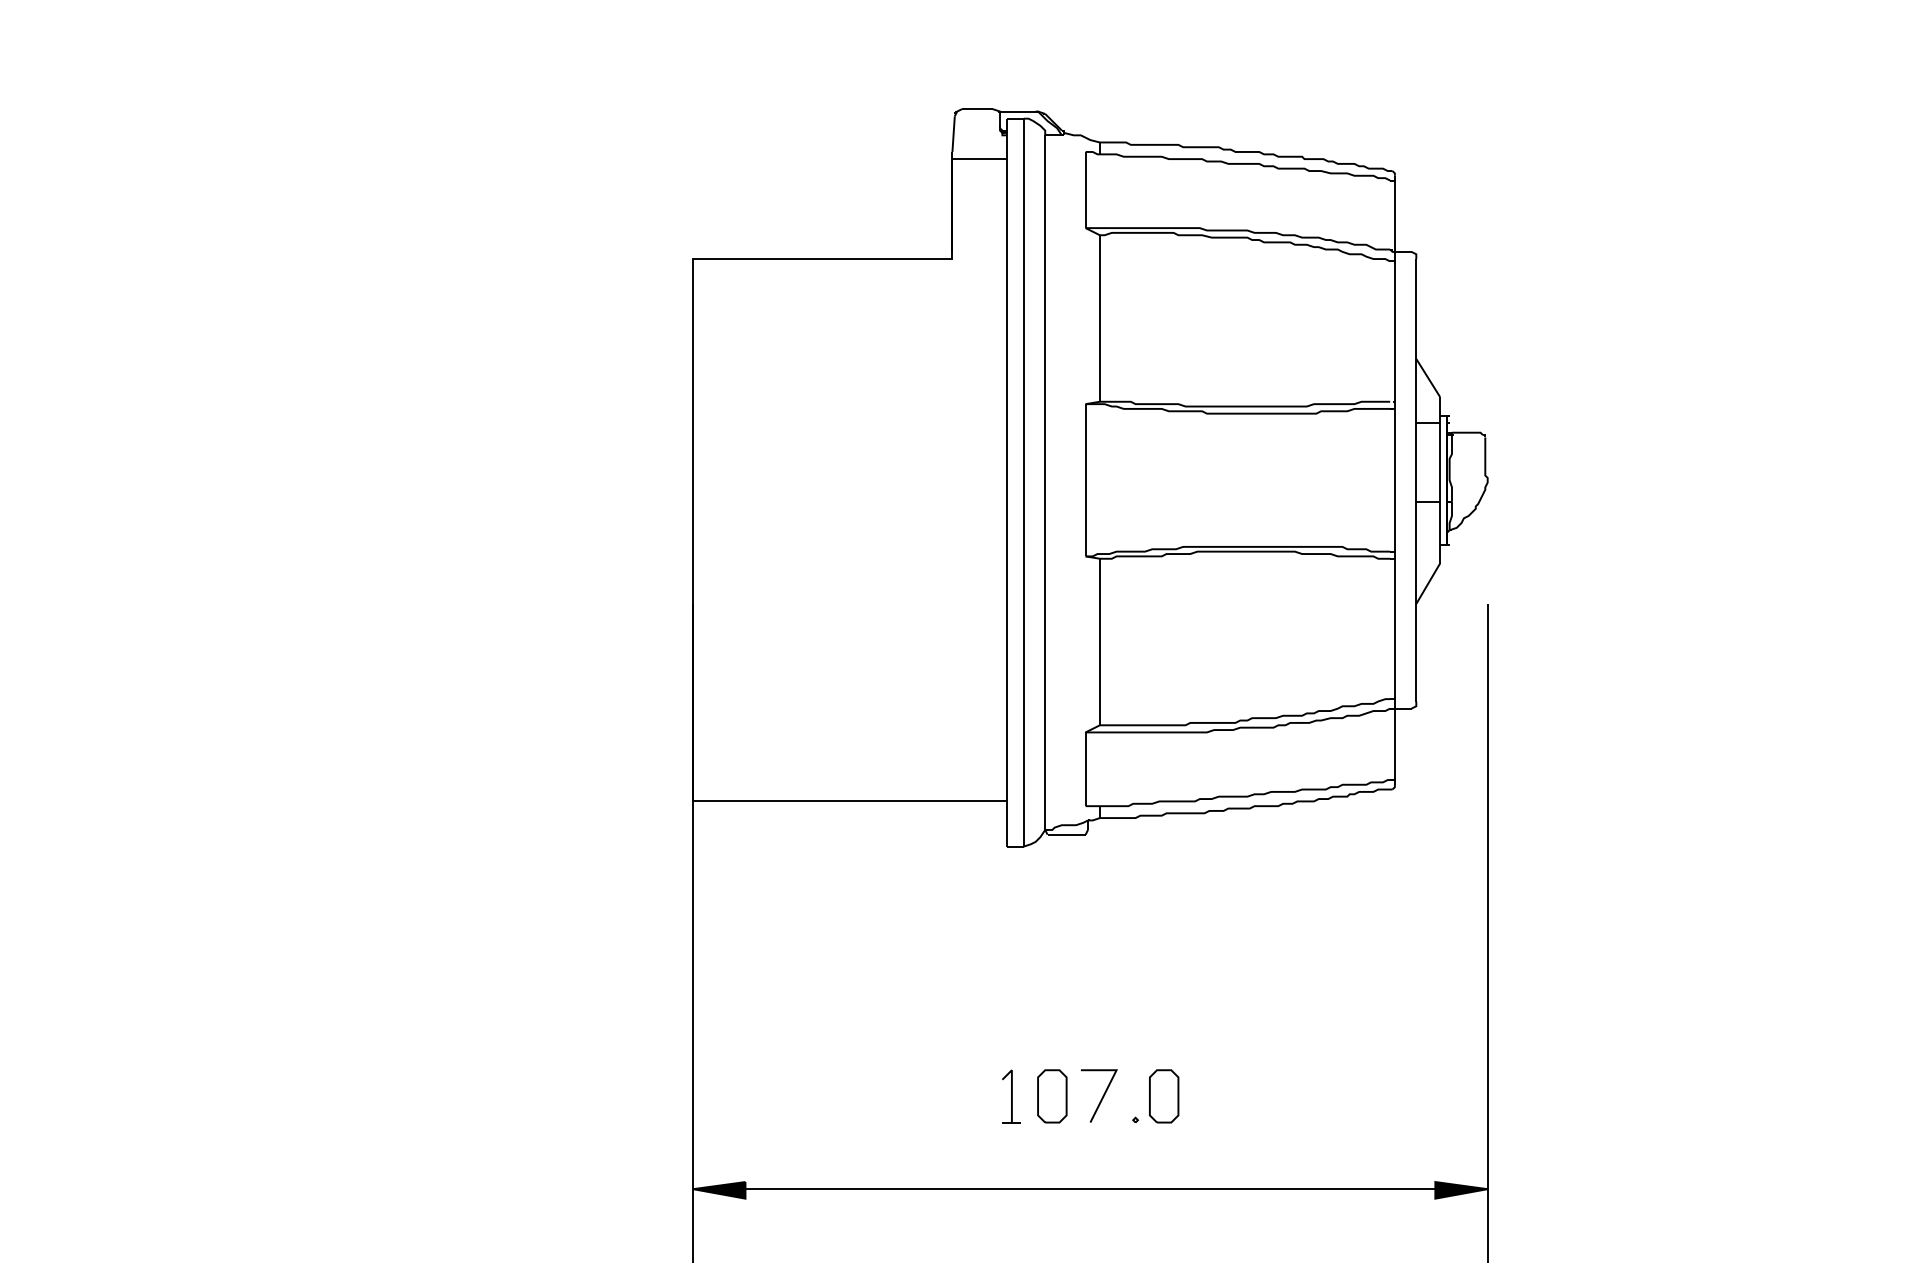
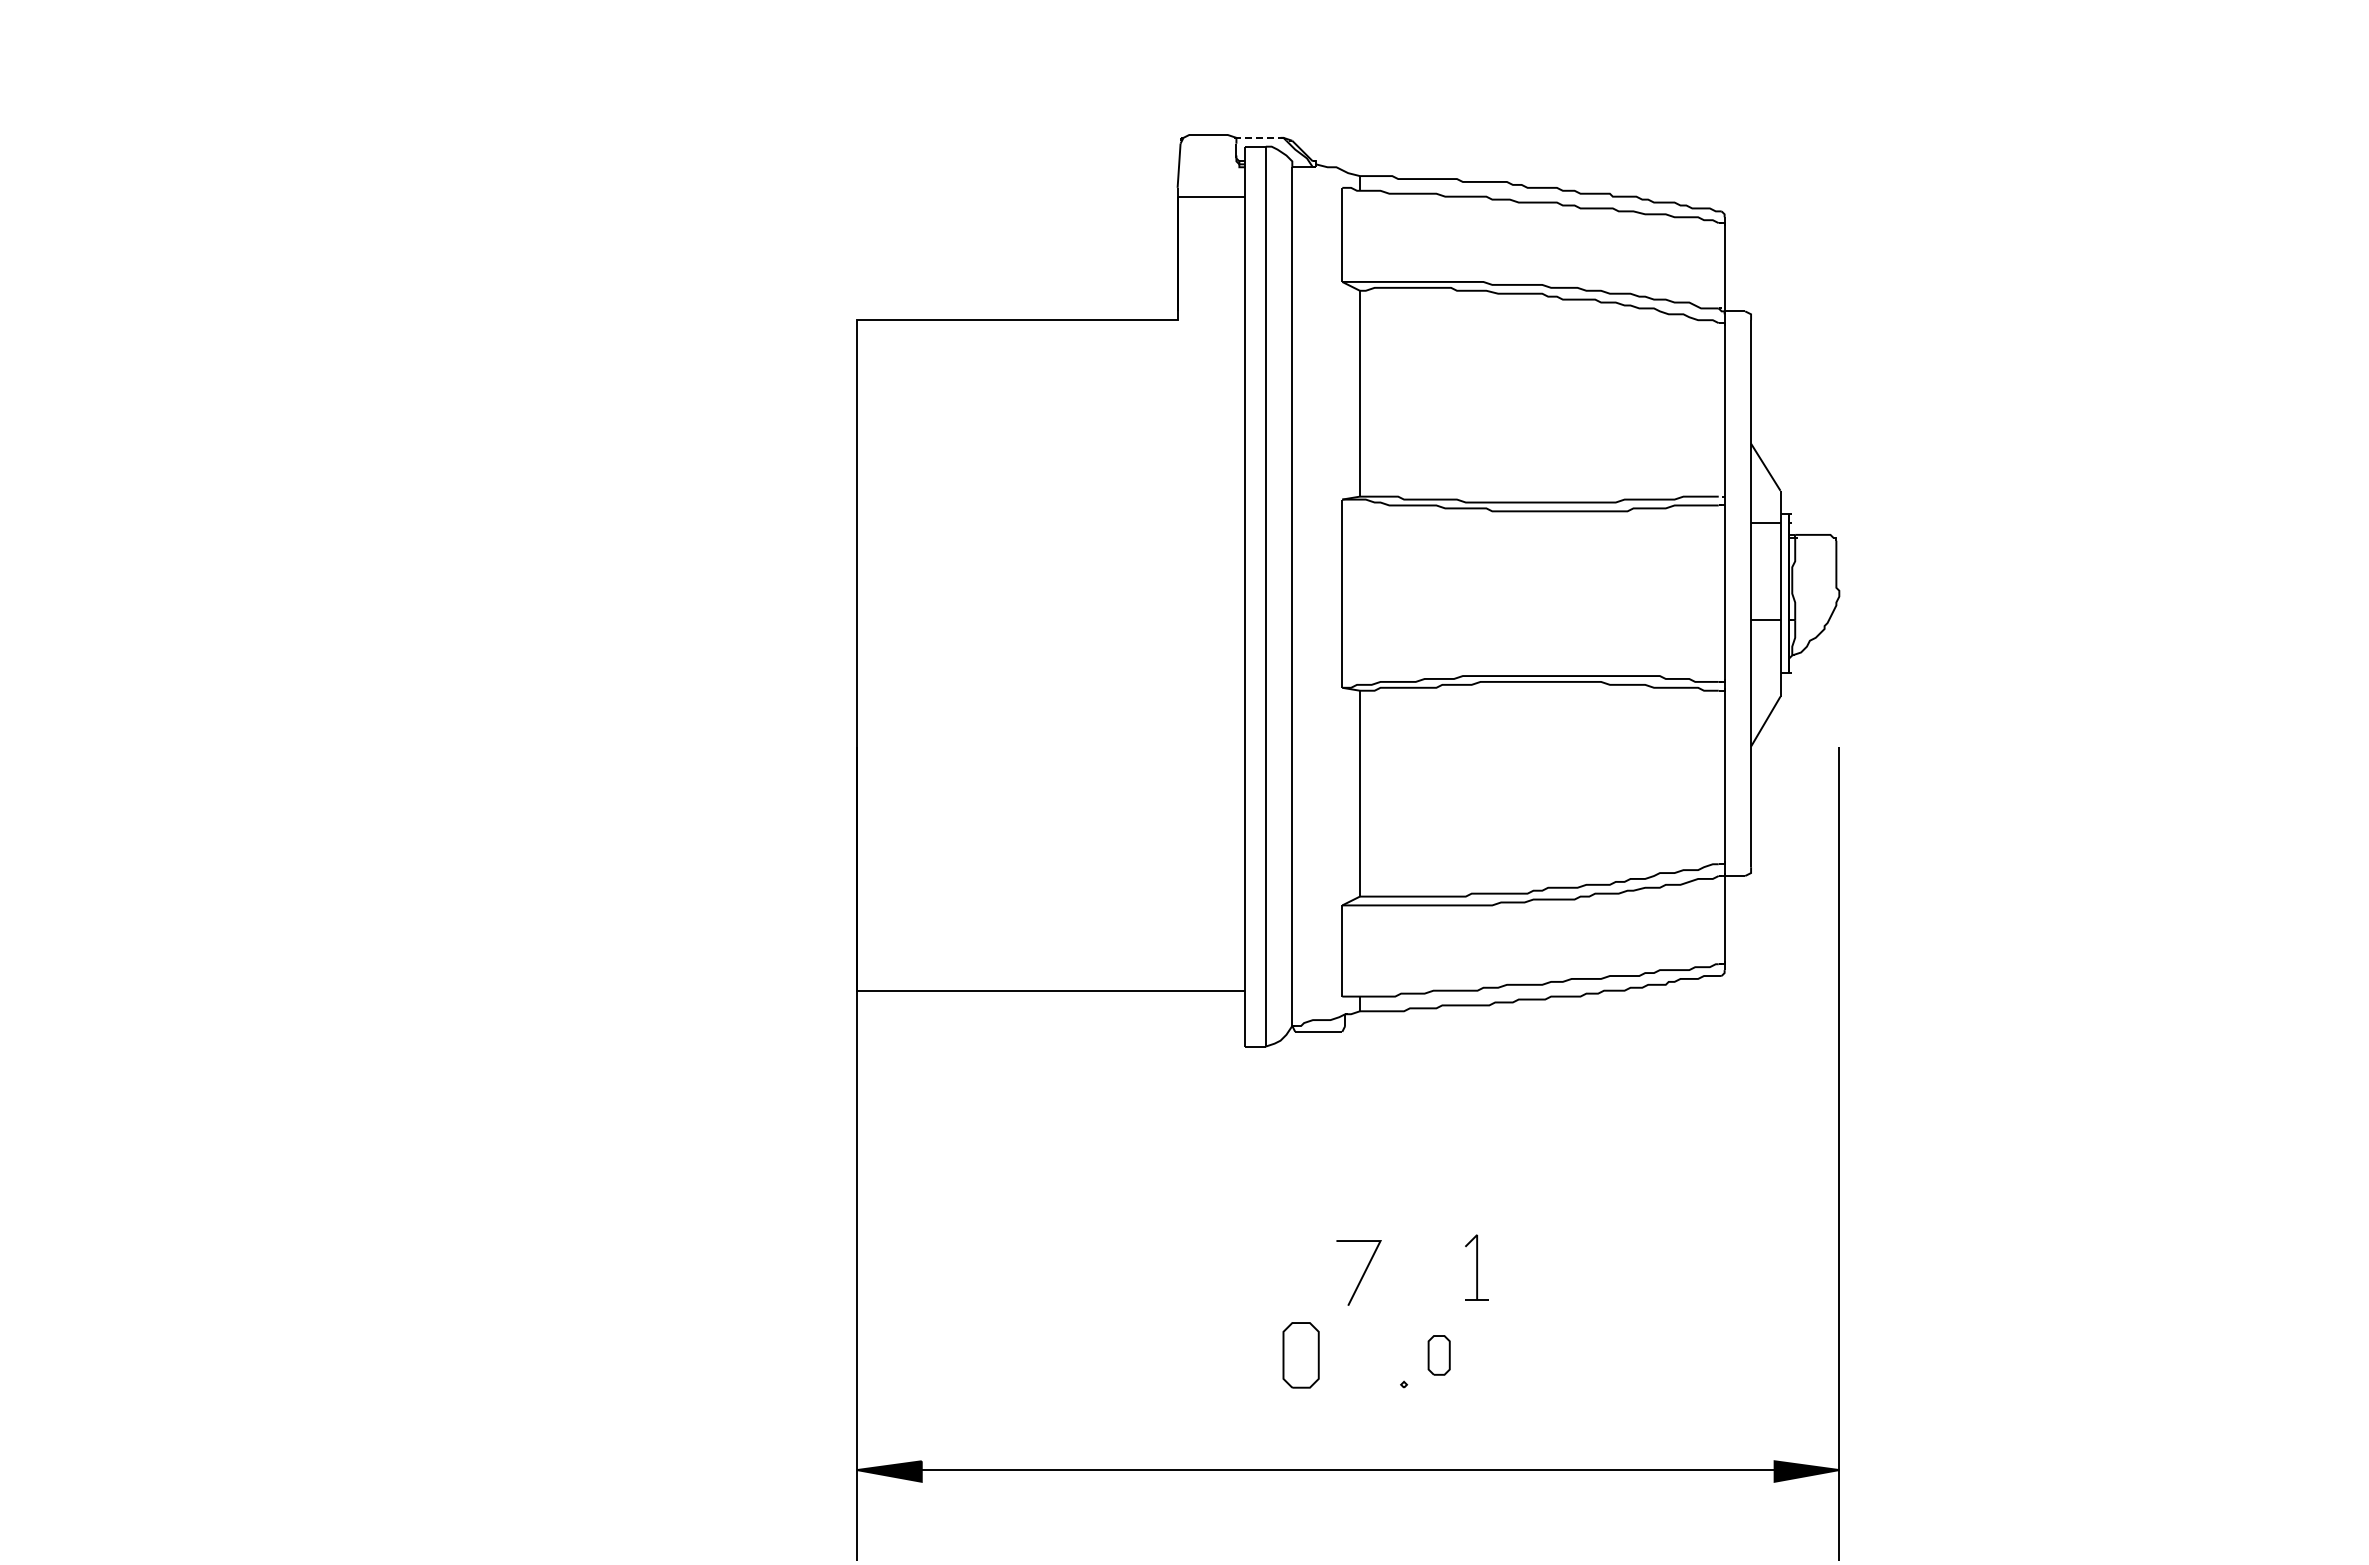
line: (1017, 111) -> (1257, 137), solid -> dashed
part: (1011, 1096) -> (1476, 1267), moved
part: (1163, 1096) -> (1438, 1355), size x0.6
line: (1101, 1097) -> (1362, 1274), moved

